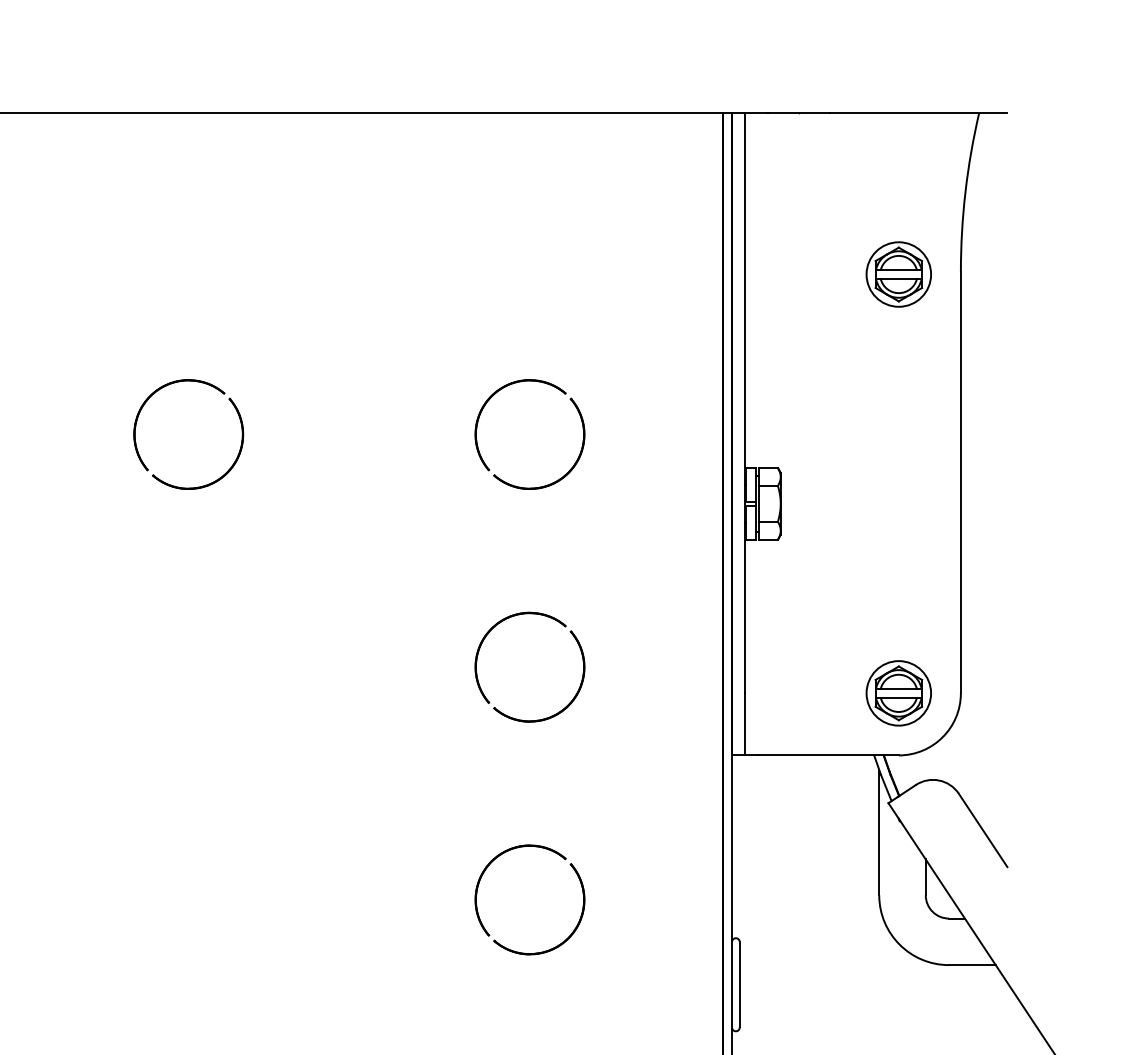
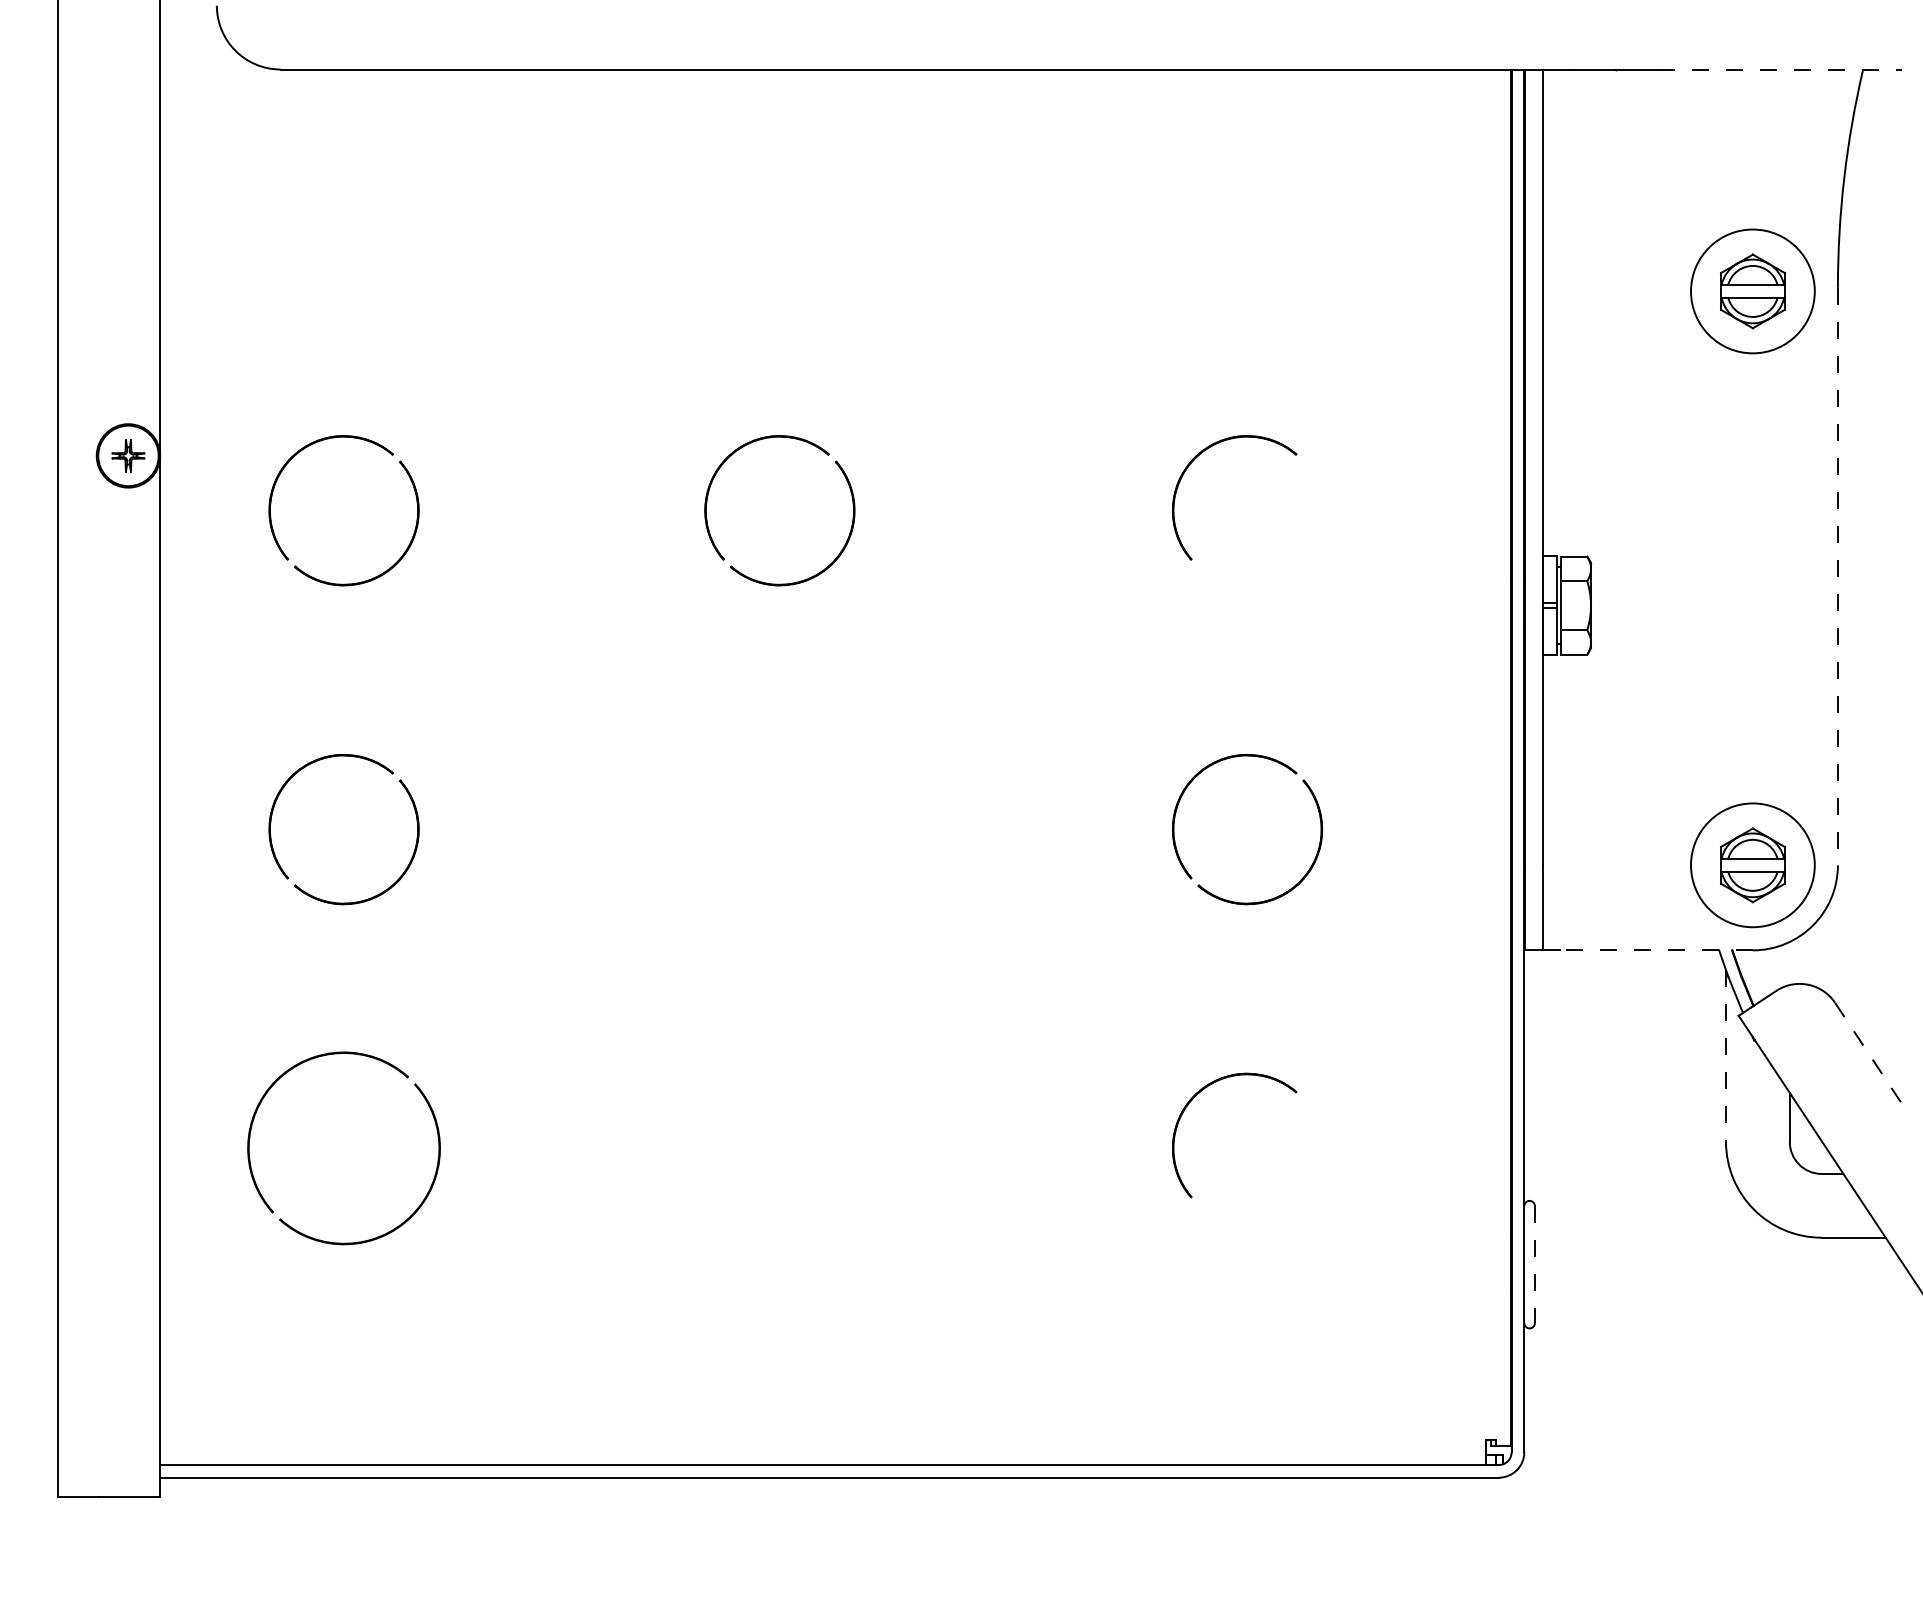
line: (918, 112) -> (1780, 69), solid -> dashed
circle: (898, 274) -> (1752, 291), size x1.4
part: (570, 469) -> (1302, 558), removed
line: (960, 482) -> (1837, 576), solid -> dashed
circle: (898, 693) -> (1752, 865), size x1.4
line: (828, 755) -> (1656, 950), solid -> dashed
line: (983, 830) -> (1868, 1053), solid -> dashed
line: (879, 832) -> (1726, 1056), solid -> dashed
part: (567, 937) -> (1299, 1199), removed
line: (739, 985) -> (1534, 1265), solid -> dashed

